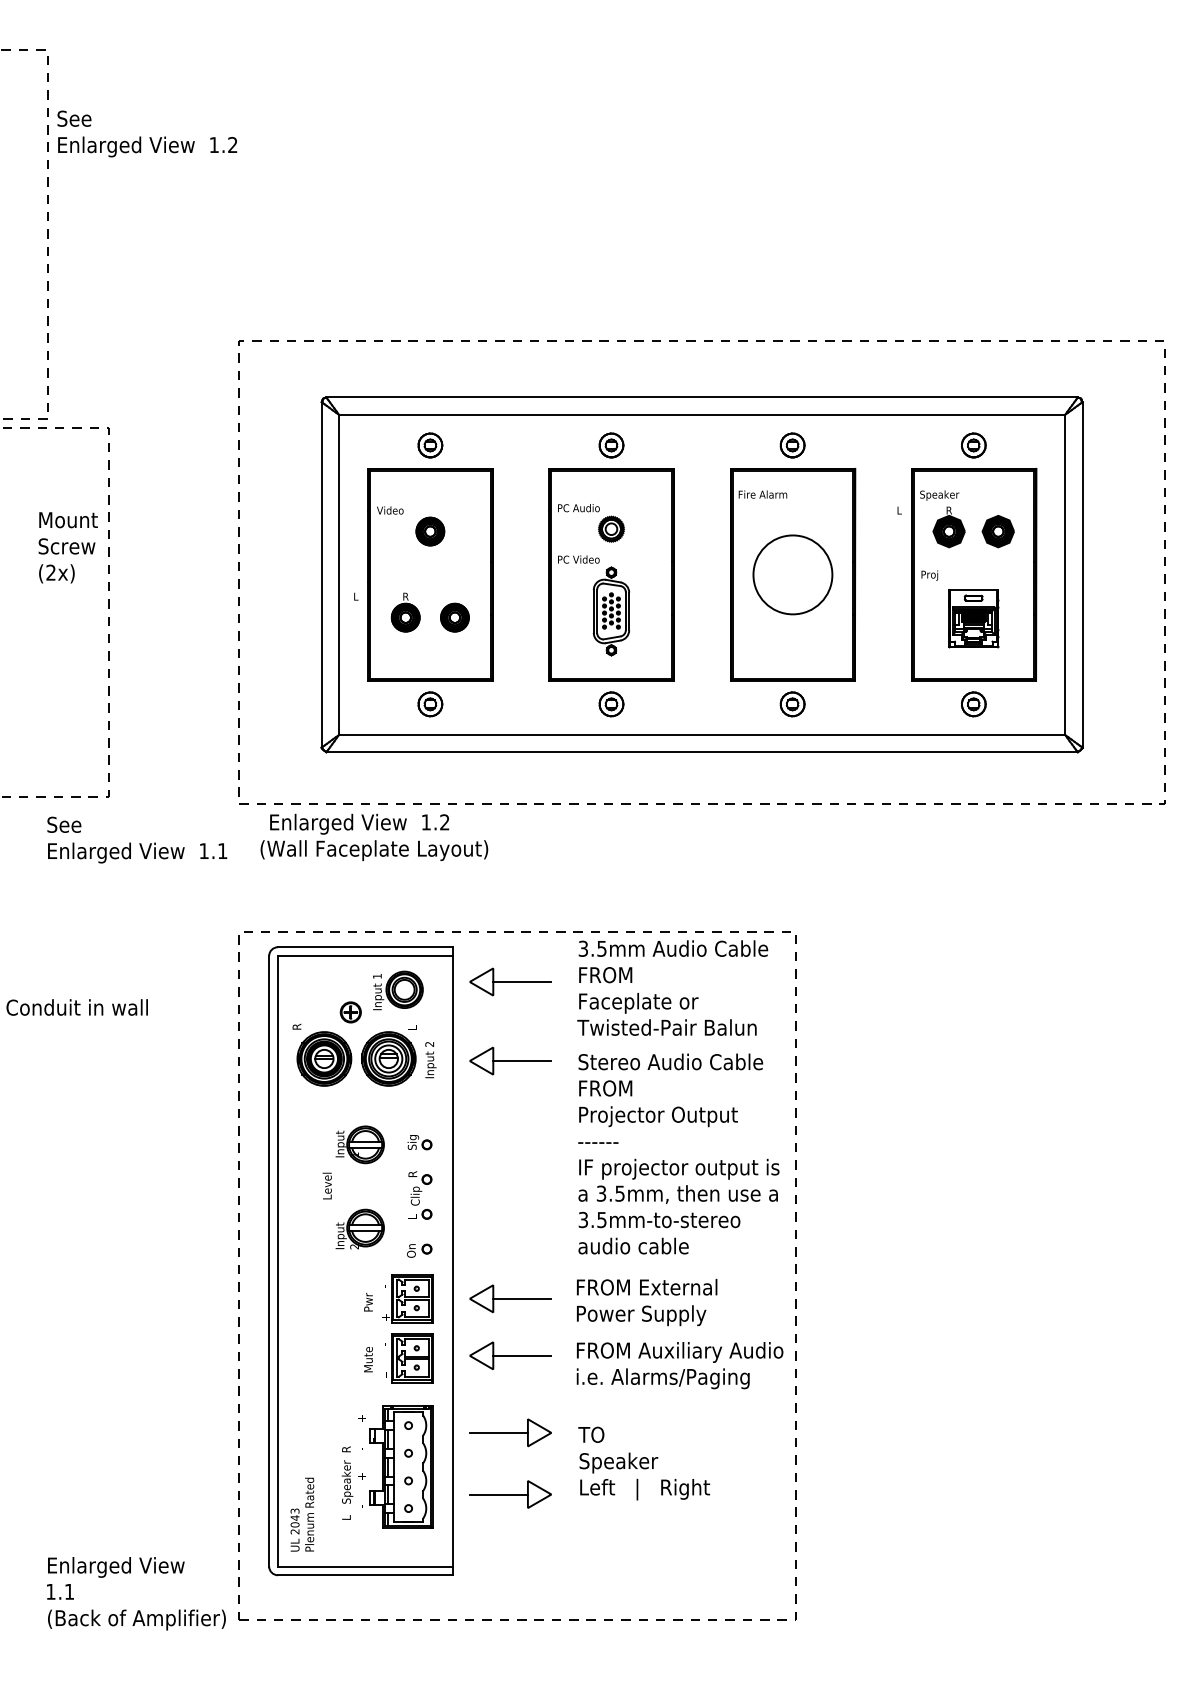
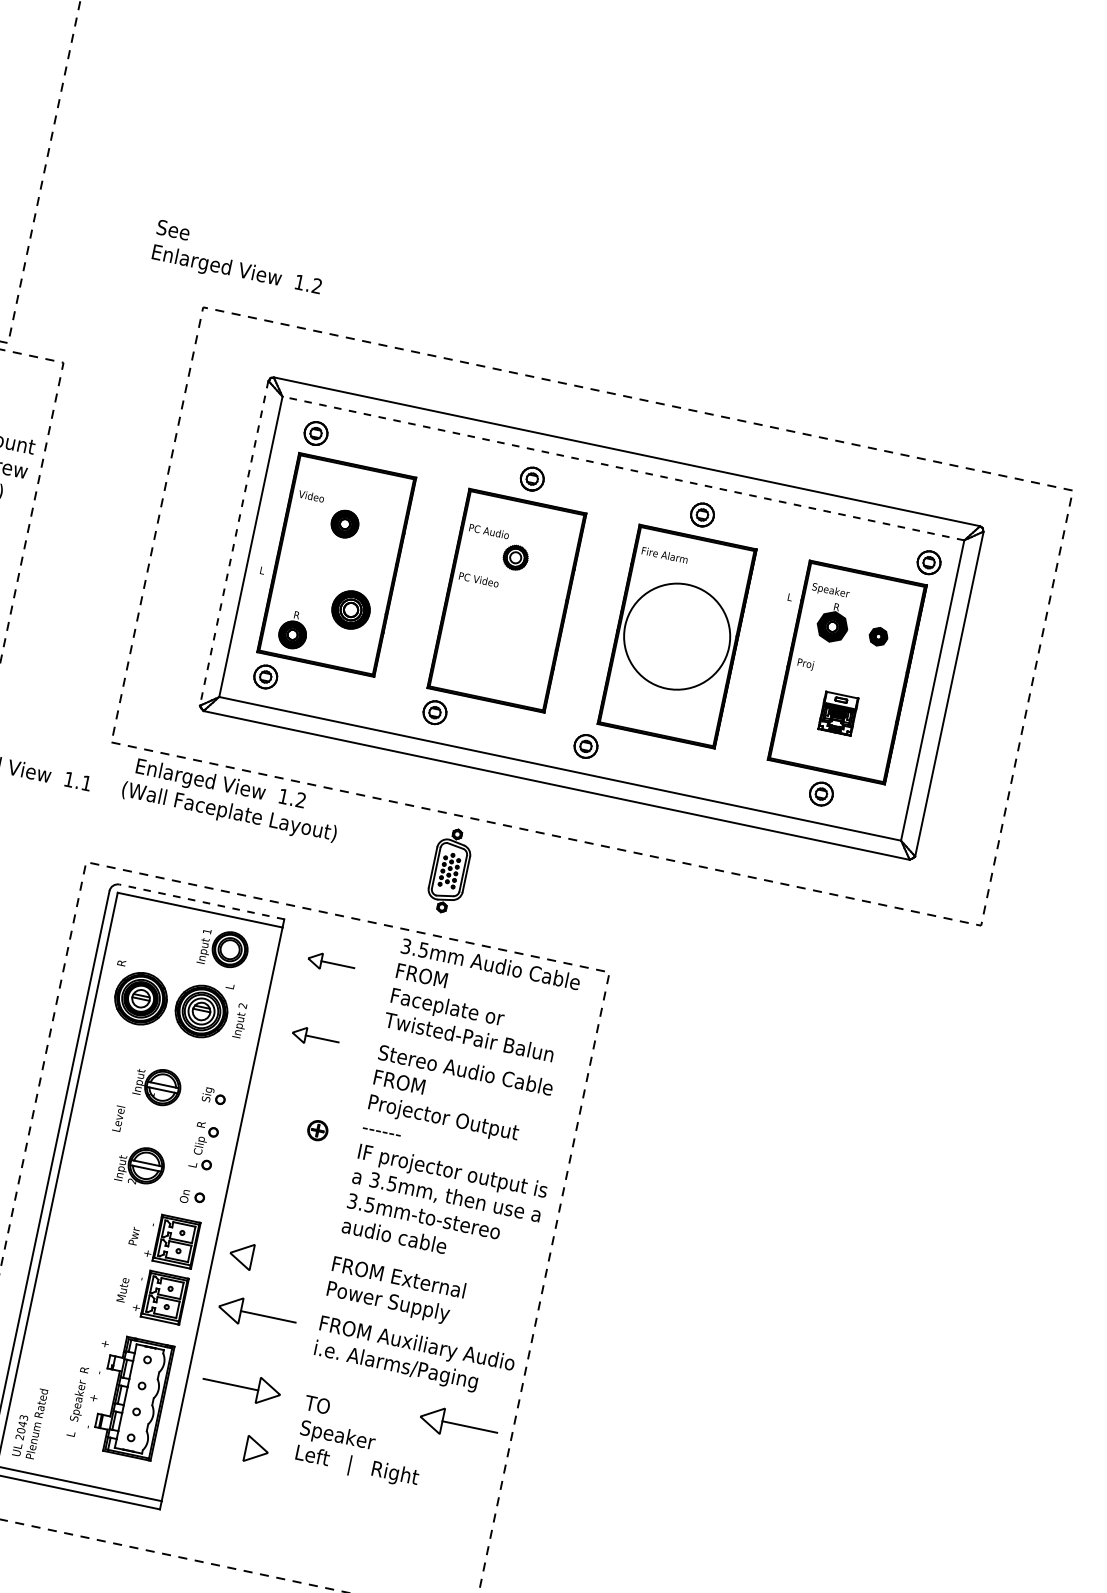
text: (147, 133) -> (239, 258), moved
line: (702, 415) -> (623, 468), solid -> dashed
part: (430, 445) -> (316, 433), moved
part: (973, 445) -> (928, 562), moved
part: (997, 531) -> (877, 636), size x0.6
line: (321, 574) -> (234, 542), solid -> dashed
circle: (792, 574) -> (676, 636), size x1.4
part: (610, 611) -> (448, 870), moved
part: (405, 612) -> (293, 629), moved
part: (454, 617) -> (350, 609), size x1.4
part: (973, 618) -> (838, 713), size x0.7
part: (430, 704) -> (265, 677), moved
part: (611, 704) -> (434, 712), moved
part: (792, 704) -> (585, 746), moved
line: (365, 947) -> (201, 902), solid -> dashed
part: (510, 981) -> (331, 962), size x0.6
part: (350, 1012) -> (317, 1130), moved
part: (510, 1060) -> (315, 1037), size x0.6
line: (522, 1298) -> (279, 1263), removed
part: (739, 1424) -> (458, 1424), added
line: (498, 1494) -> (218, 1442), removed

